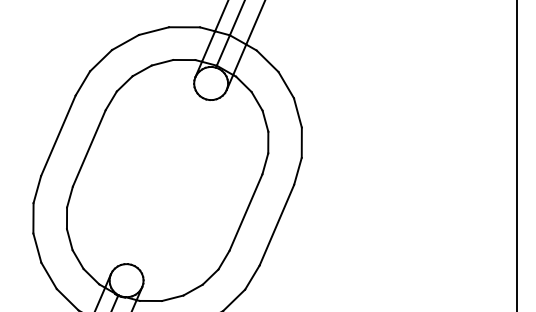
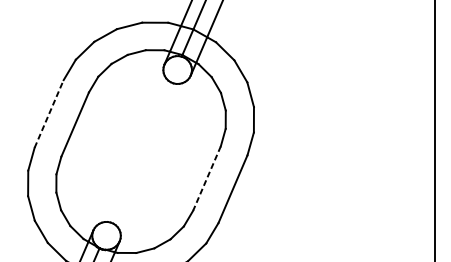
line: (58, 135) -> (49, 113), solid -> dashed
line: (246, 212) -> (207, 178), solid -> dashed

